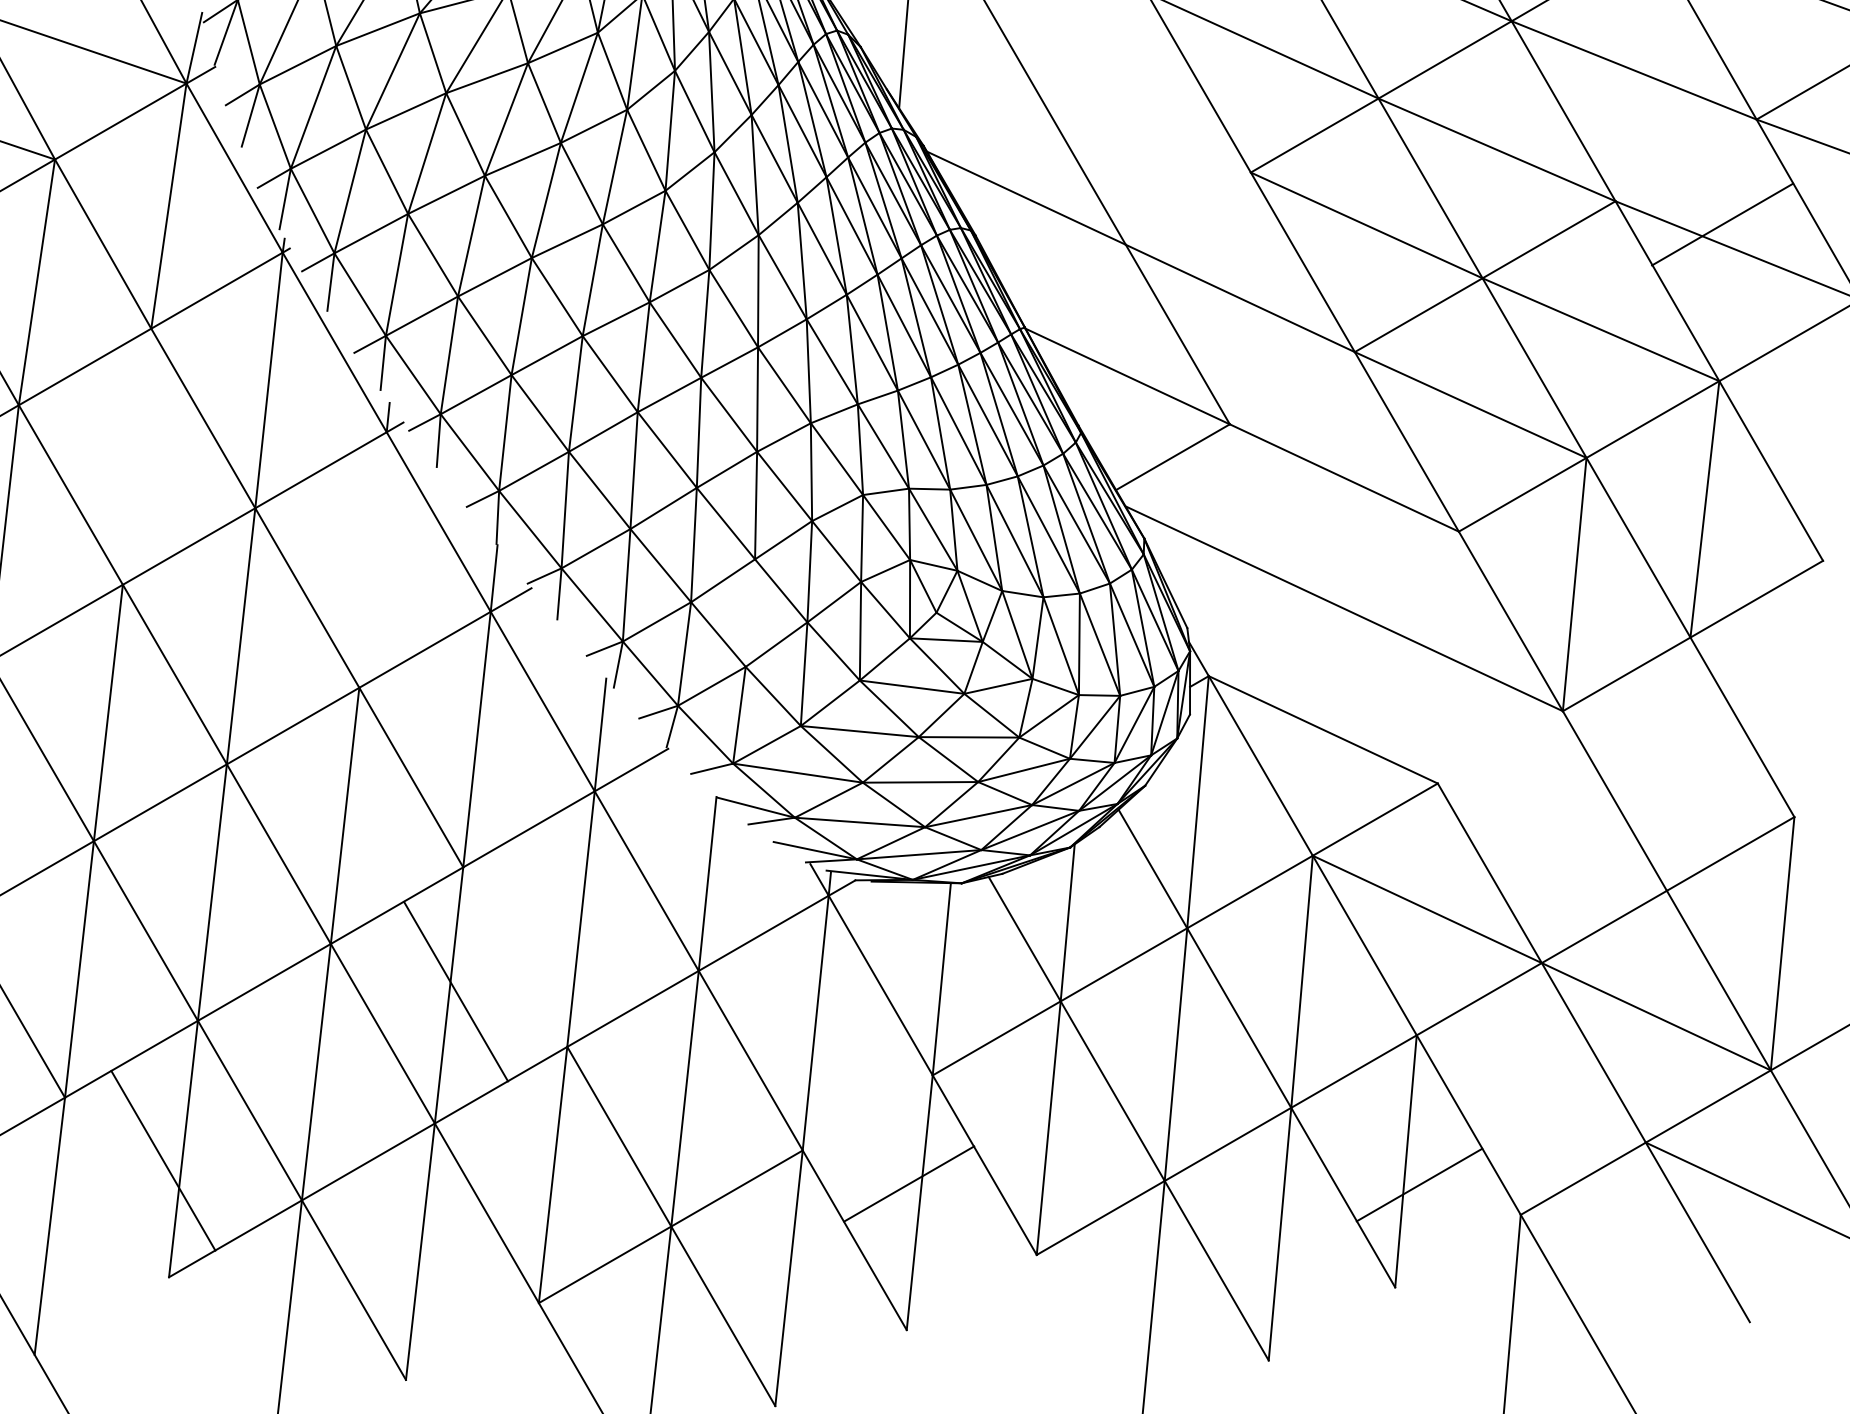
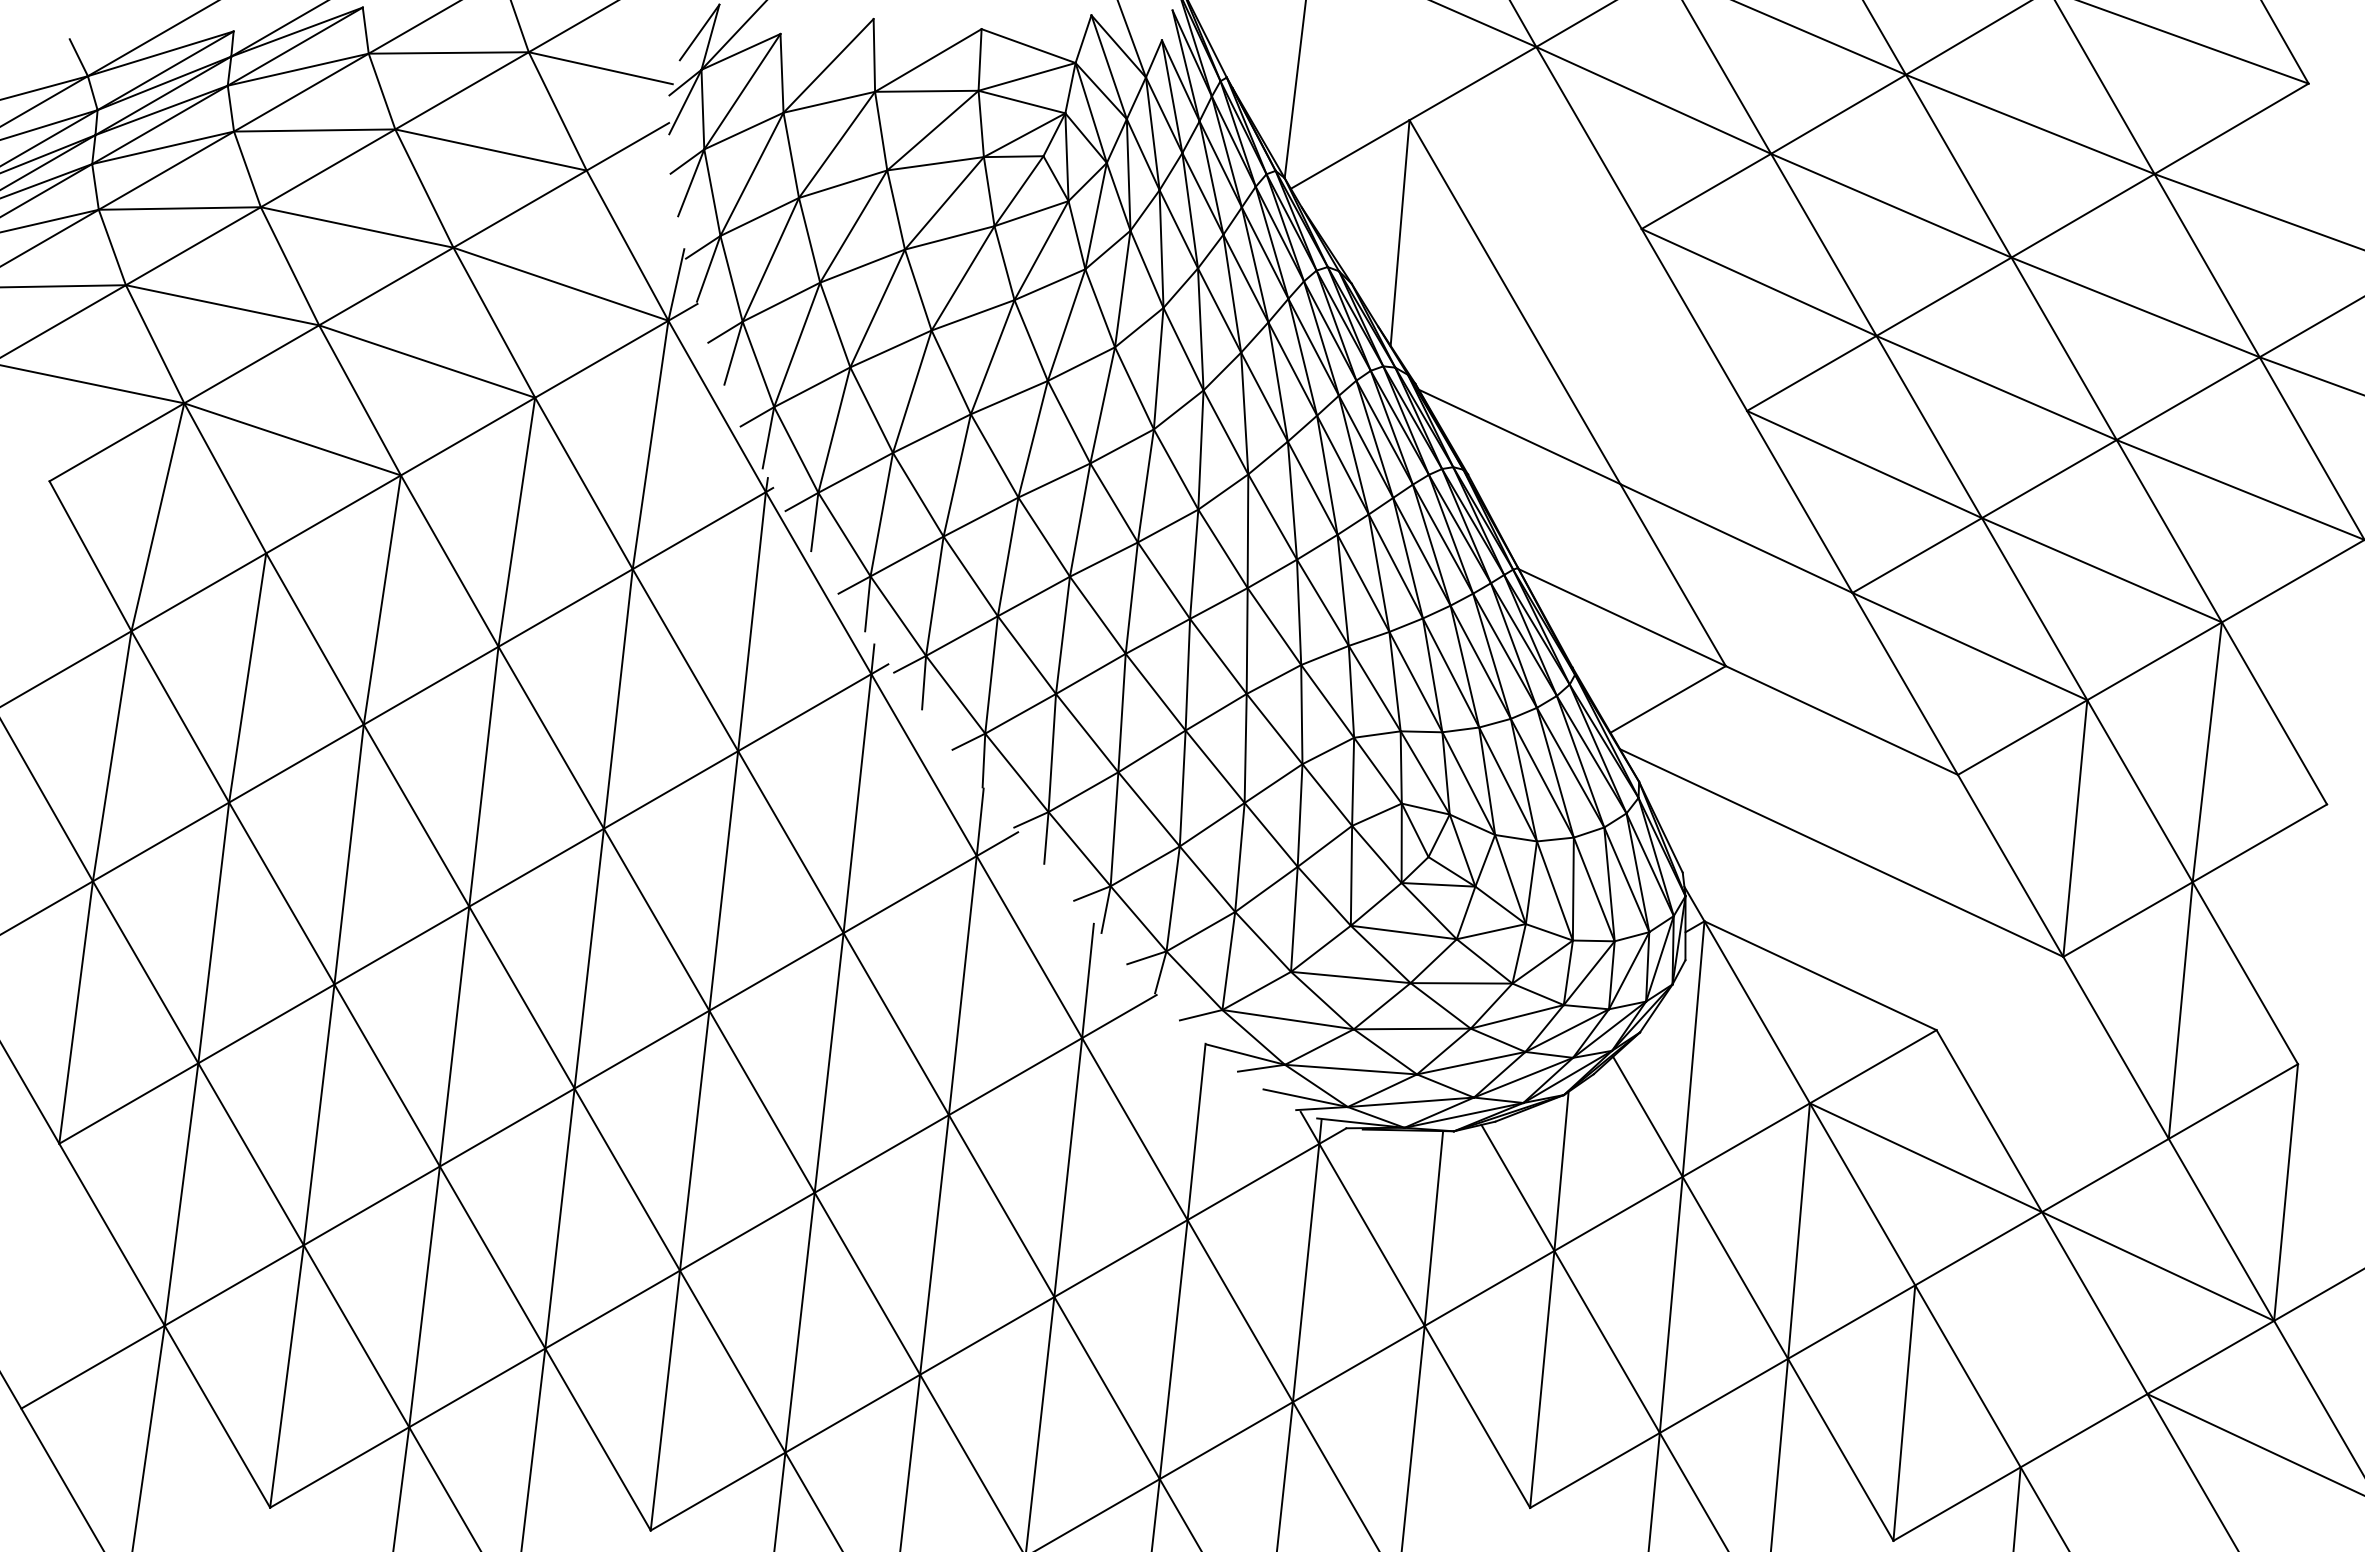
line: (1721, 224) -> (2187, 398), moved
line: (136, 456) -> (617, 698), added
line: (373, 559) -> (857, 803), added
line: (749, 612) -> (1239, 856), added
line: (1678, 764) -> (2180, 1010), added
line: (455, 992) -> (1001, 1206), moved
line: (162, 1160) -> (597, 1439), moved
line: (908, 1183) -> (1358, 1363), moved
line: (1418, 1184) -> (1956, 1503), moved

